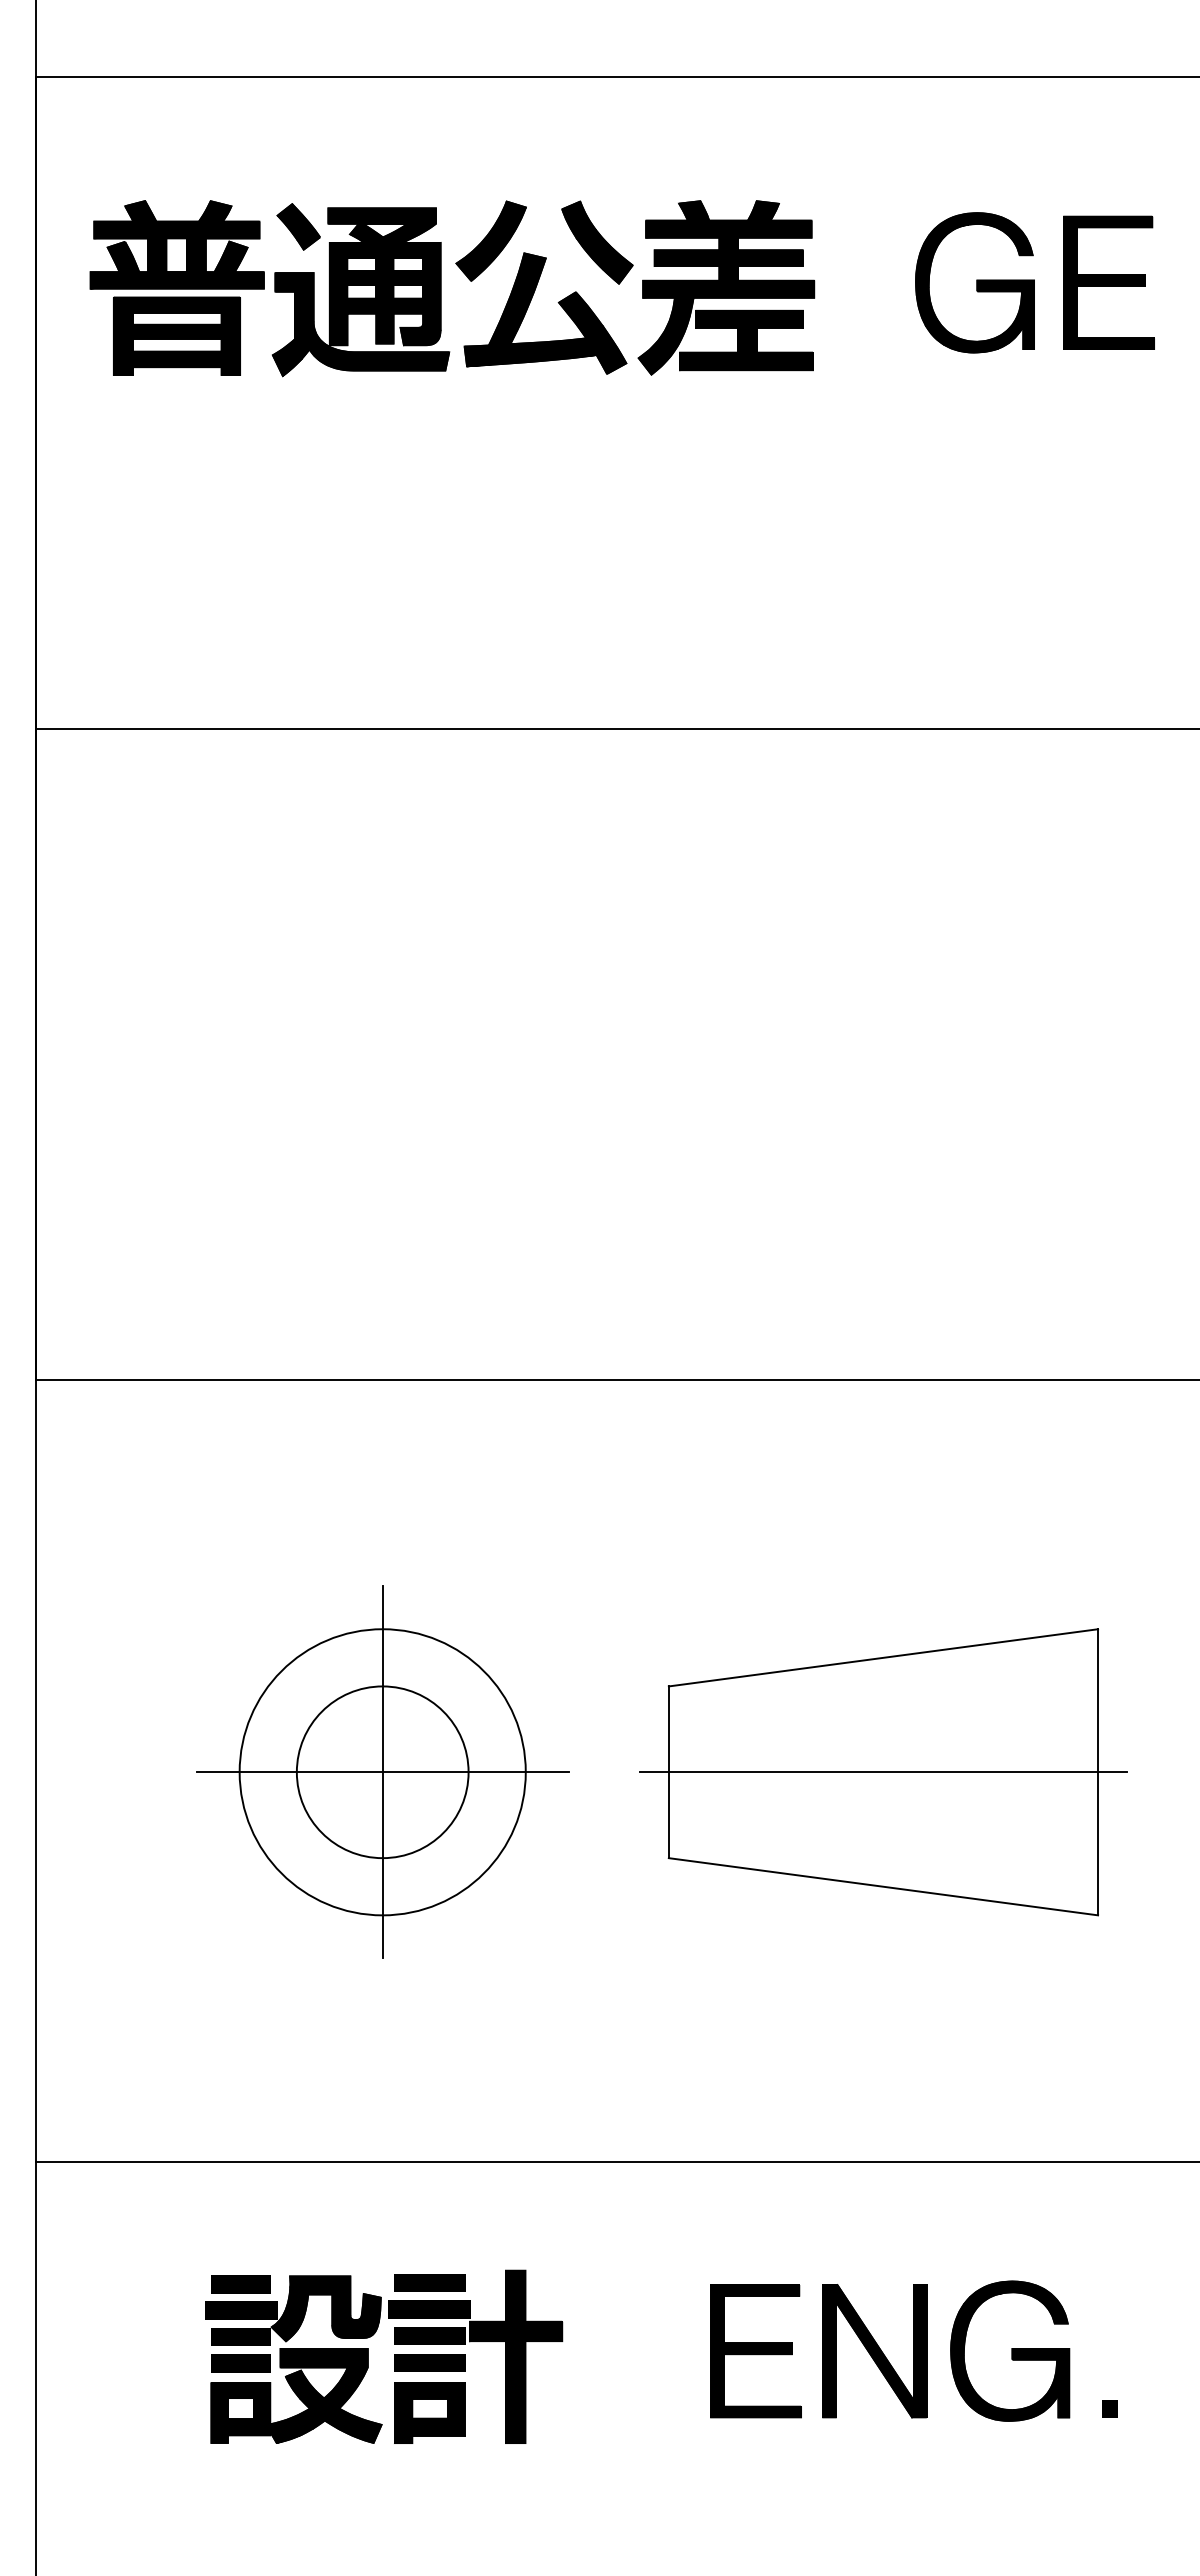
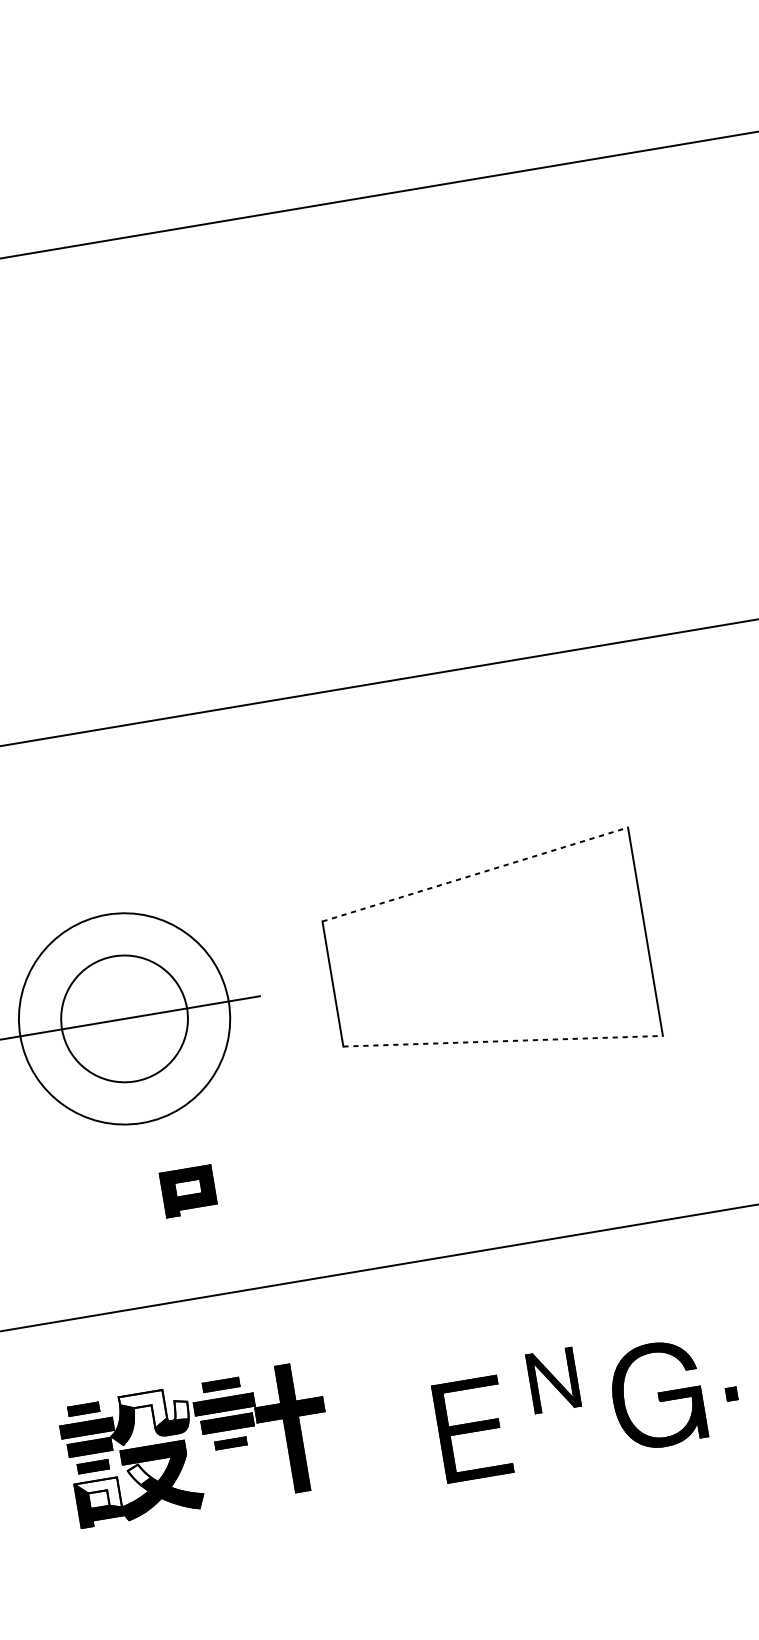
line: (883, 1657) -> (475, 874), solid -> dashed
line: (382, 1772) -> (124, 1019), removed
line: (883, 1772) -> (489, 958), removed
line: (883, 1886) -> (503, 1041), solid -> dashed
part: (429, 2282) -> (220, 1384), size x0.7
part: (240, 2284) -> (83, 1409), size x0.7
fill: (320, 2301) -> (143, 1411), removed
fill: (369, 2307) -> (180, 1410), removed
part: (1010, 2350) -> (657, 1394), moved
part: (755, 2351) -> (472, 1429), moved
part: (874, 2351) -> (553, 1380), size x0.6
part: (429, 2362) -> (230, 1442), size x0.6
part: (240, 2363) -> (93, 1466), size x0.7
fill: (300, 2384) -> (139, 1474), removed
fill: (240, 2403) -> (97, 1495), removed
part: (429, 2412) -> (188, 1191), moved

